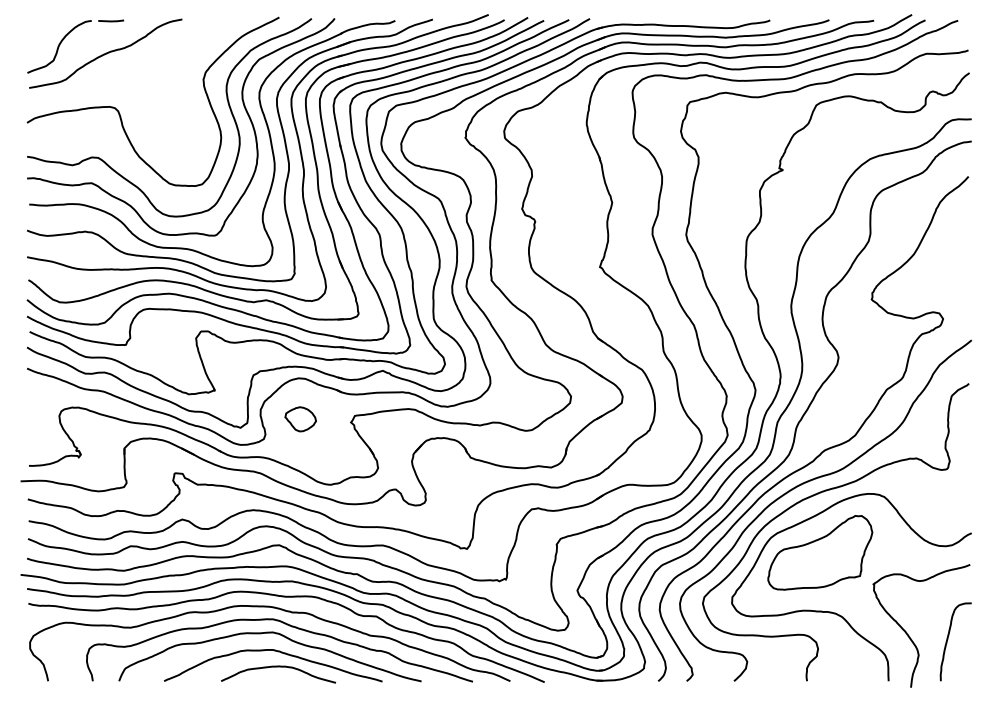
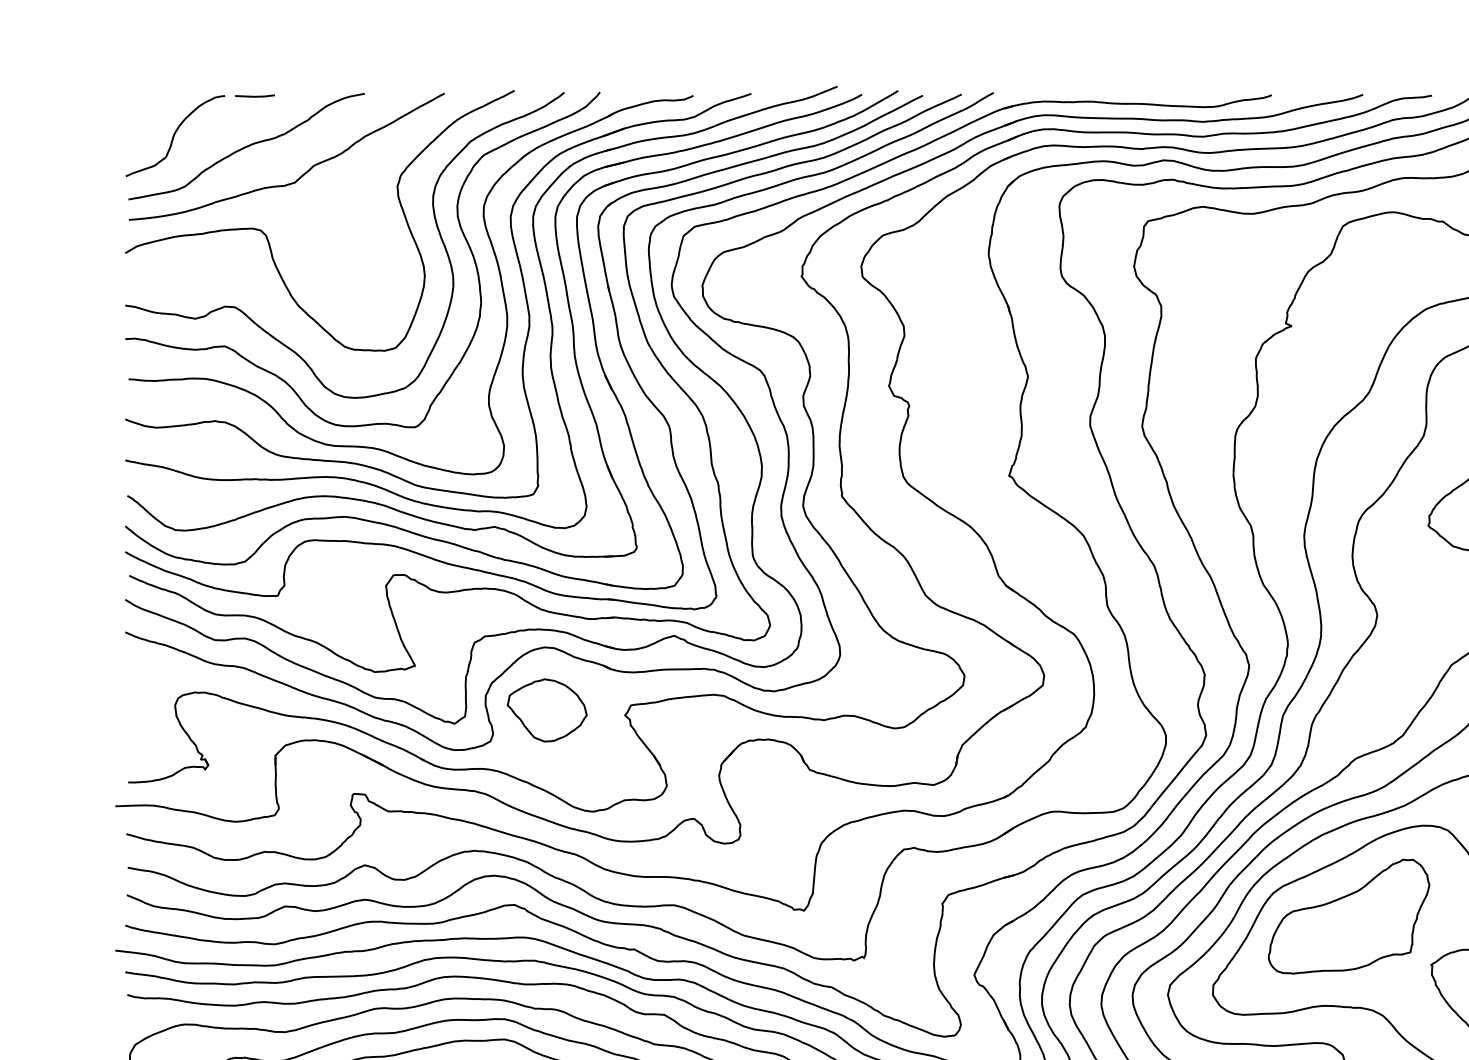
curve: (142, 70) -> (303, 172), added
part: (300, 419) -> (547, 710), size x1.67

